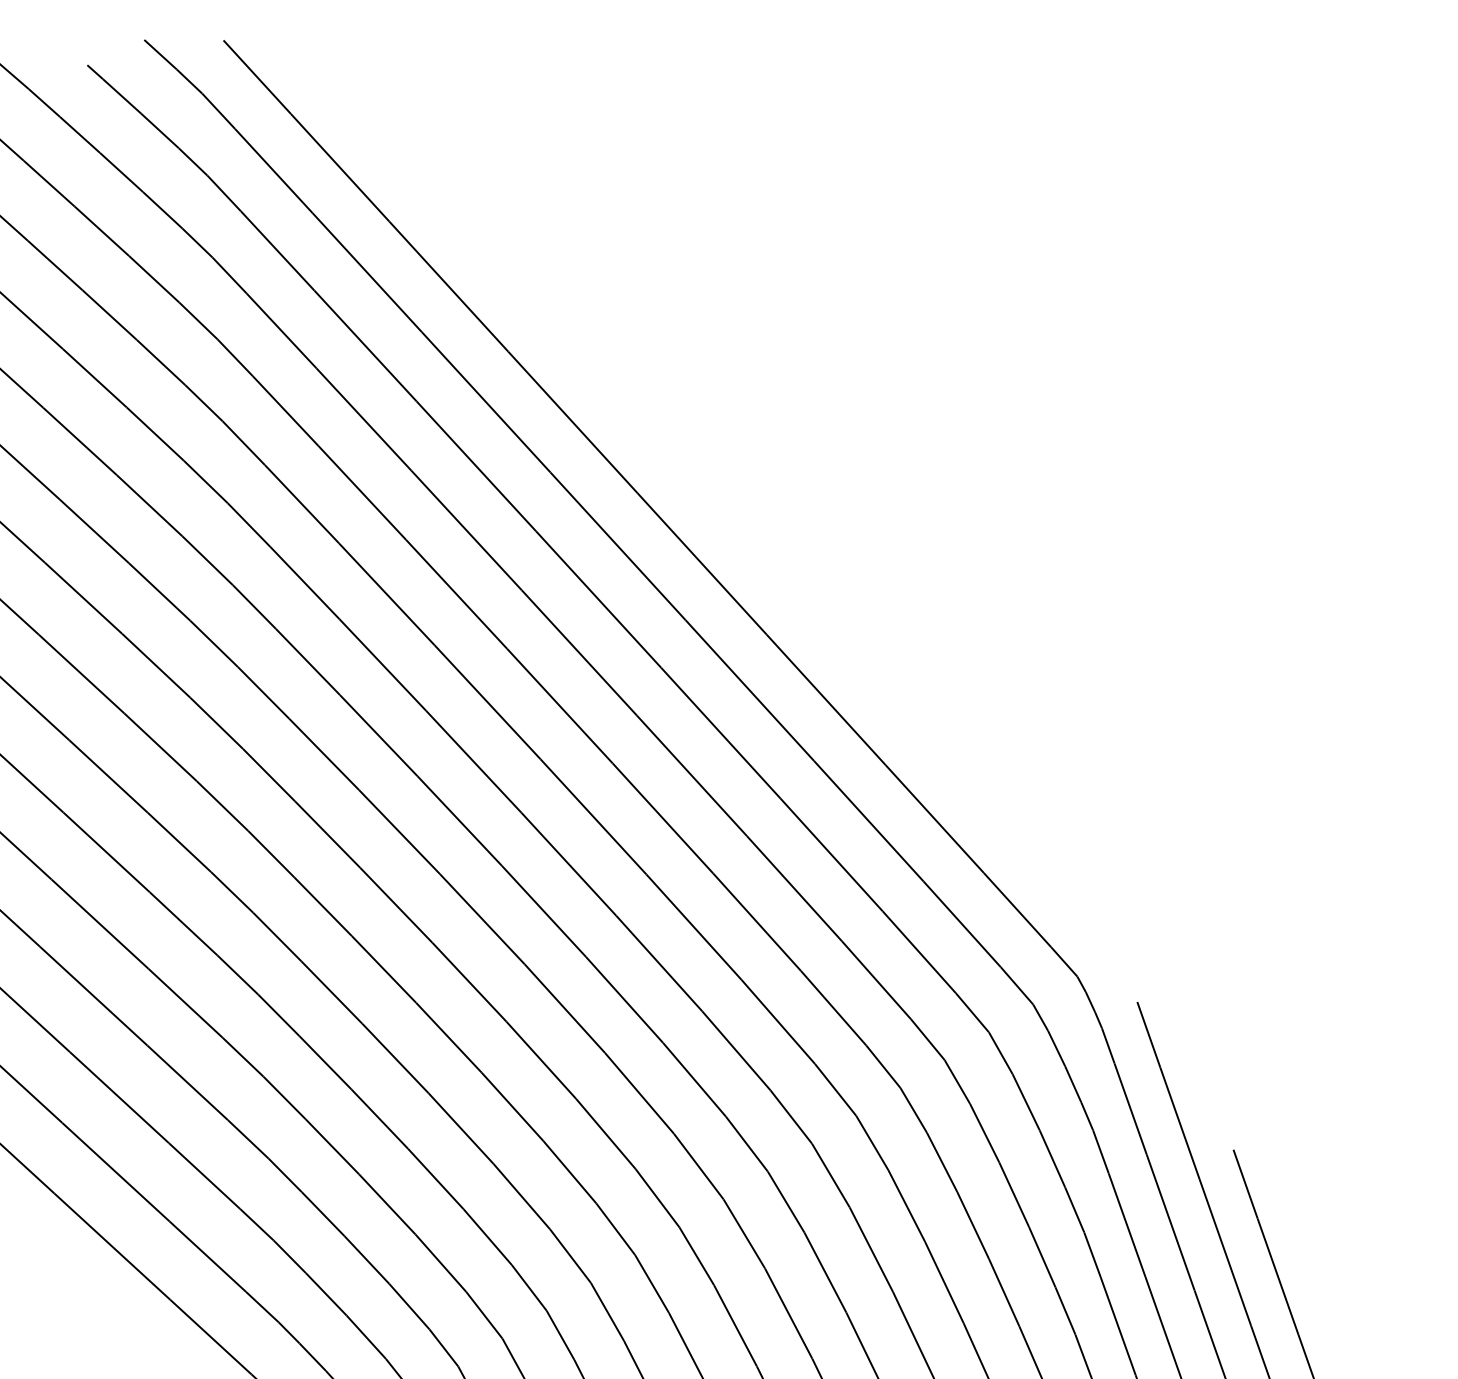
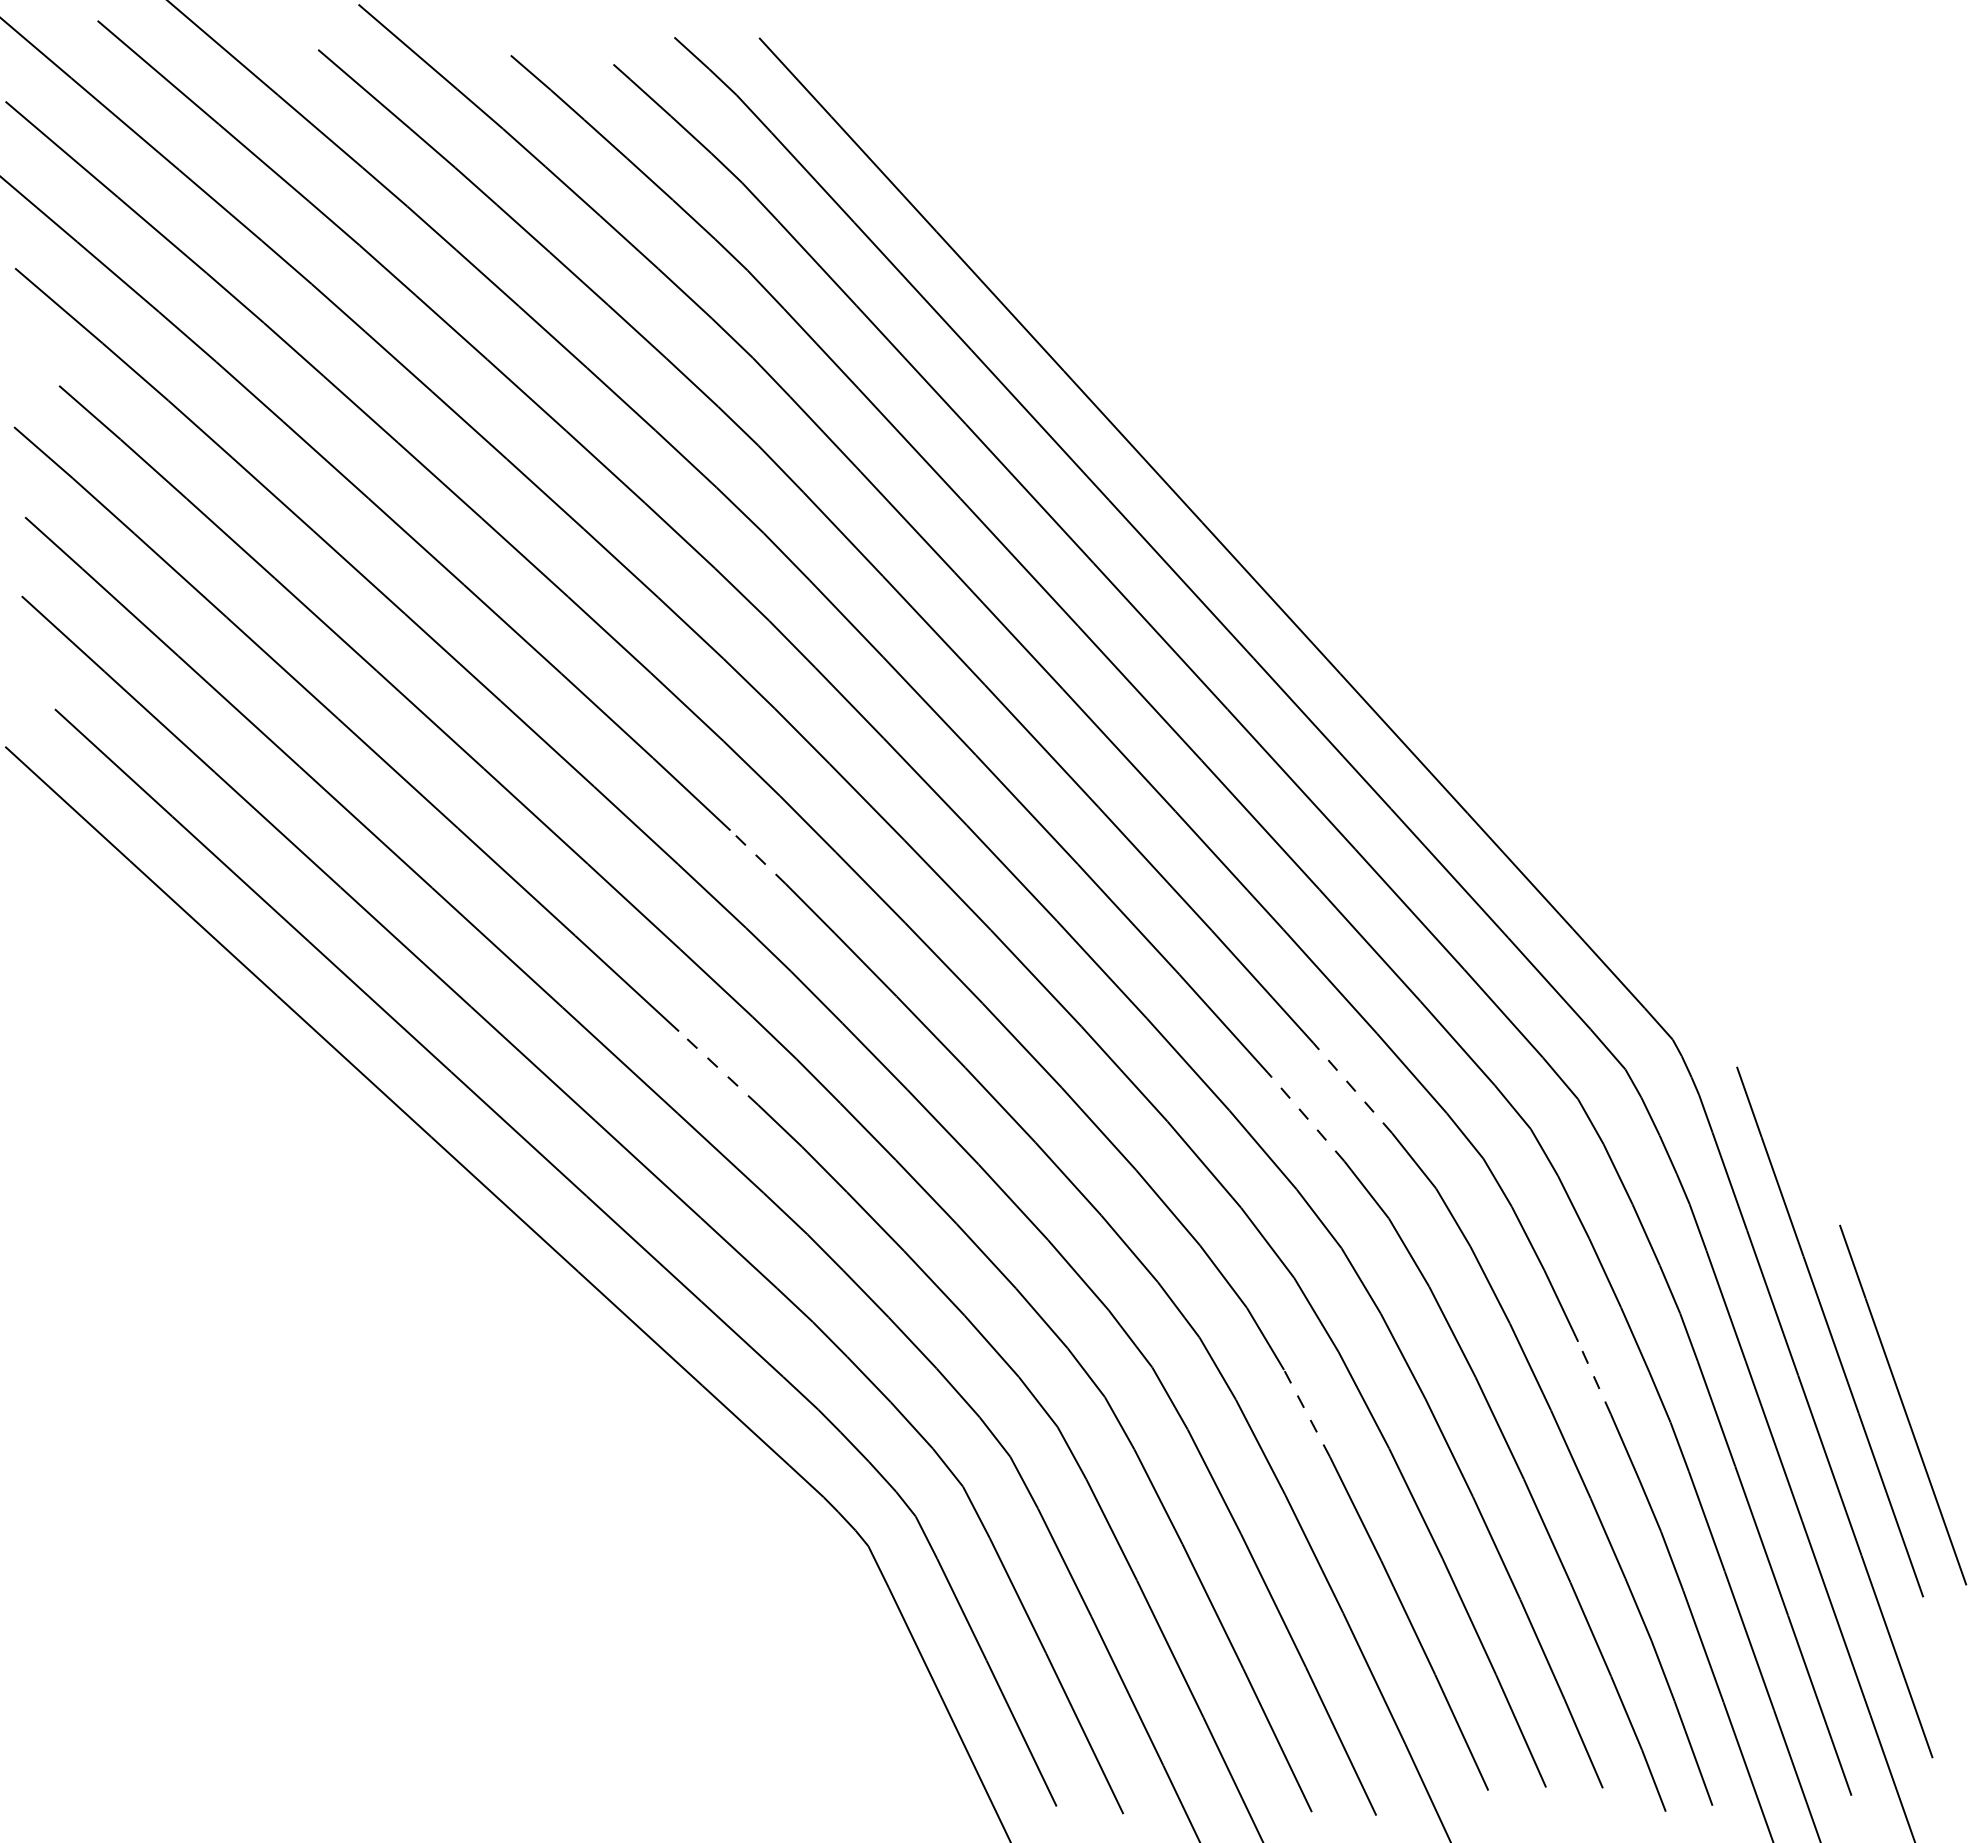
line: (221, 805) -> (757, 856), solid -> dashed
line: (185, 1002) -> (718, 1067), solid -> dashed
line: (778, 1022) -> (1352, 1088), solid -> dashed
line: (735, 1051) -> (1307, 1119), solid -> dashed
line: (1004, 1293) -> (1594, 1378), solid -> dashed
line: (735, 1325) -> (1306, 1412), solid -> dashed

